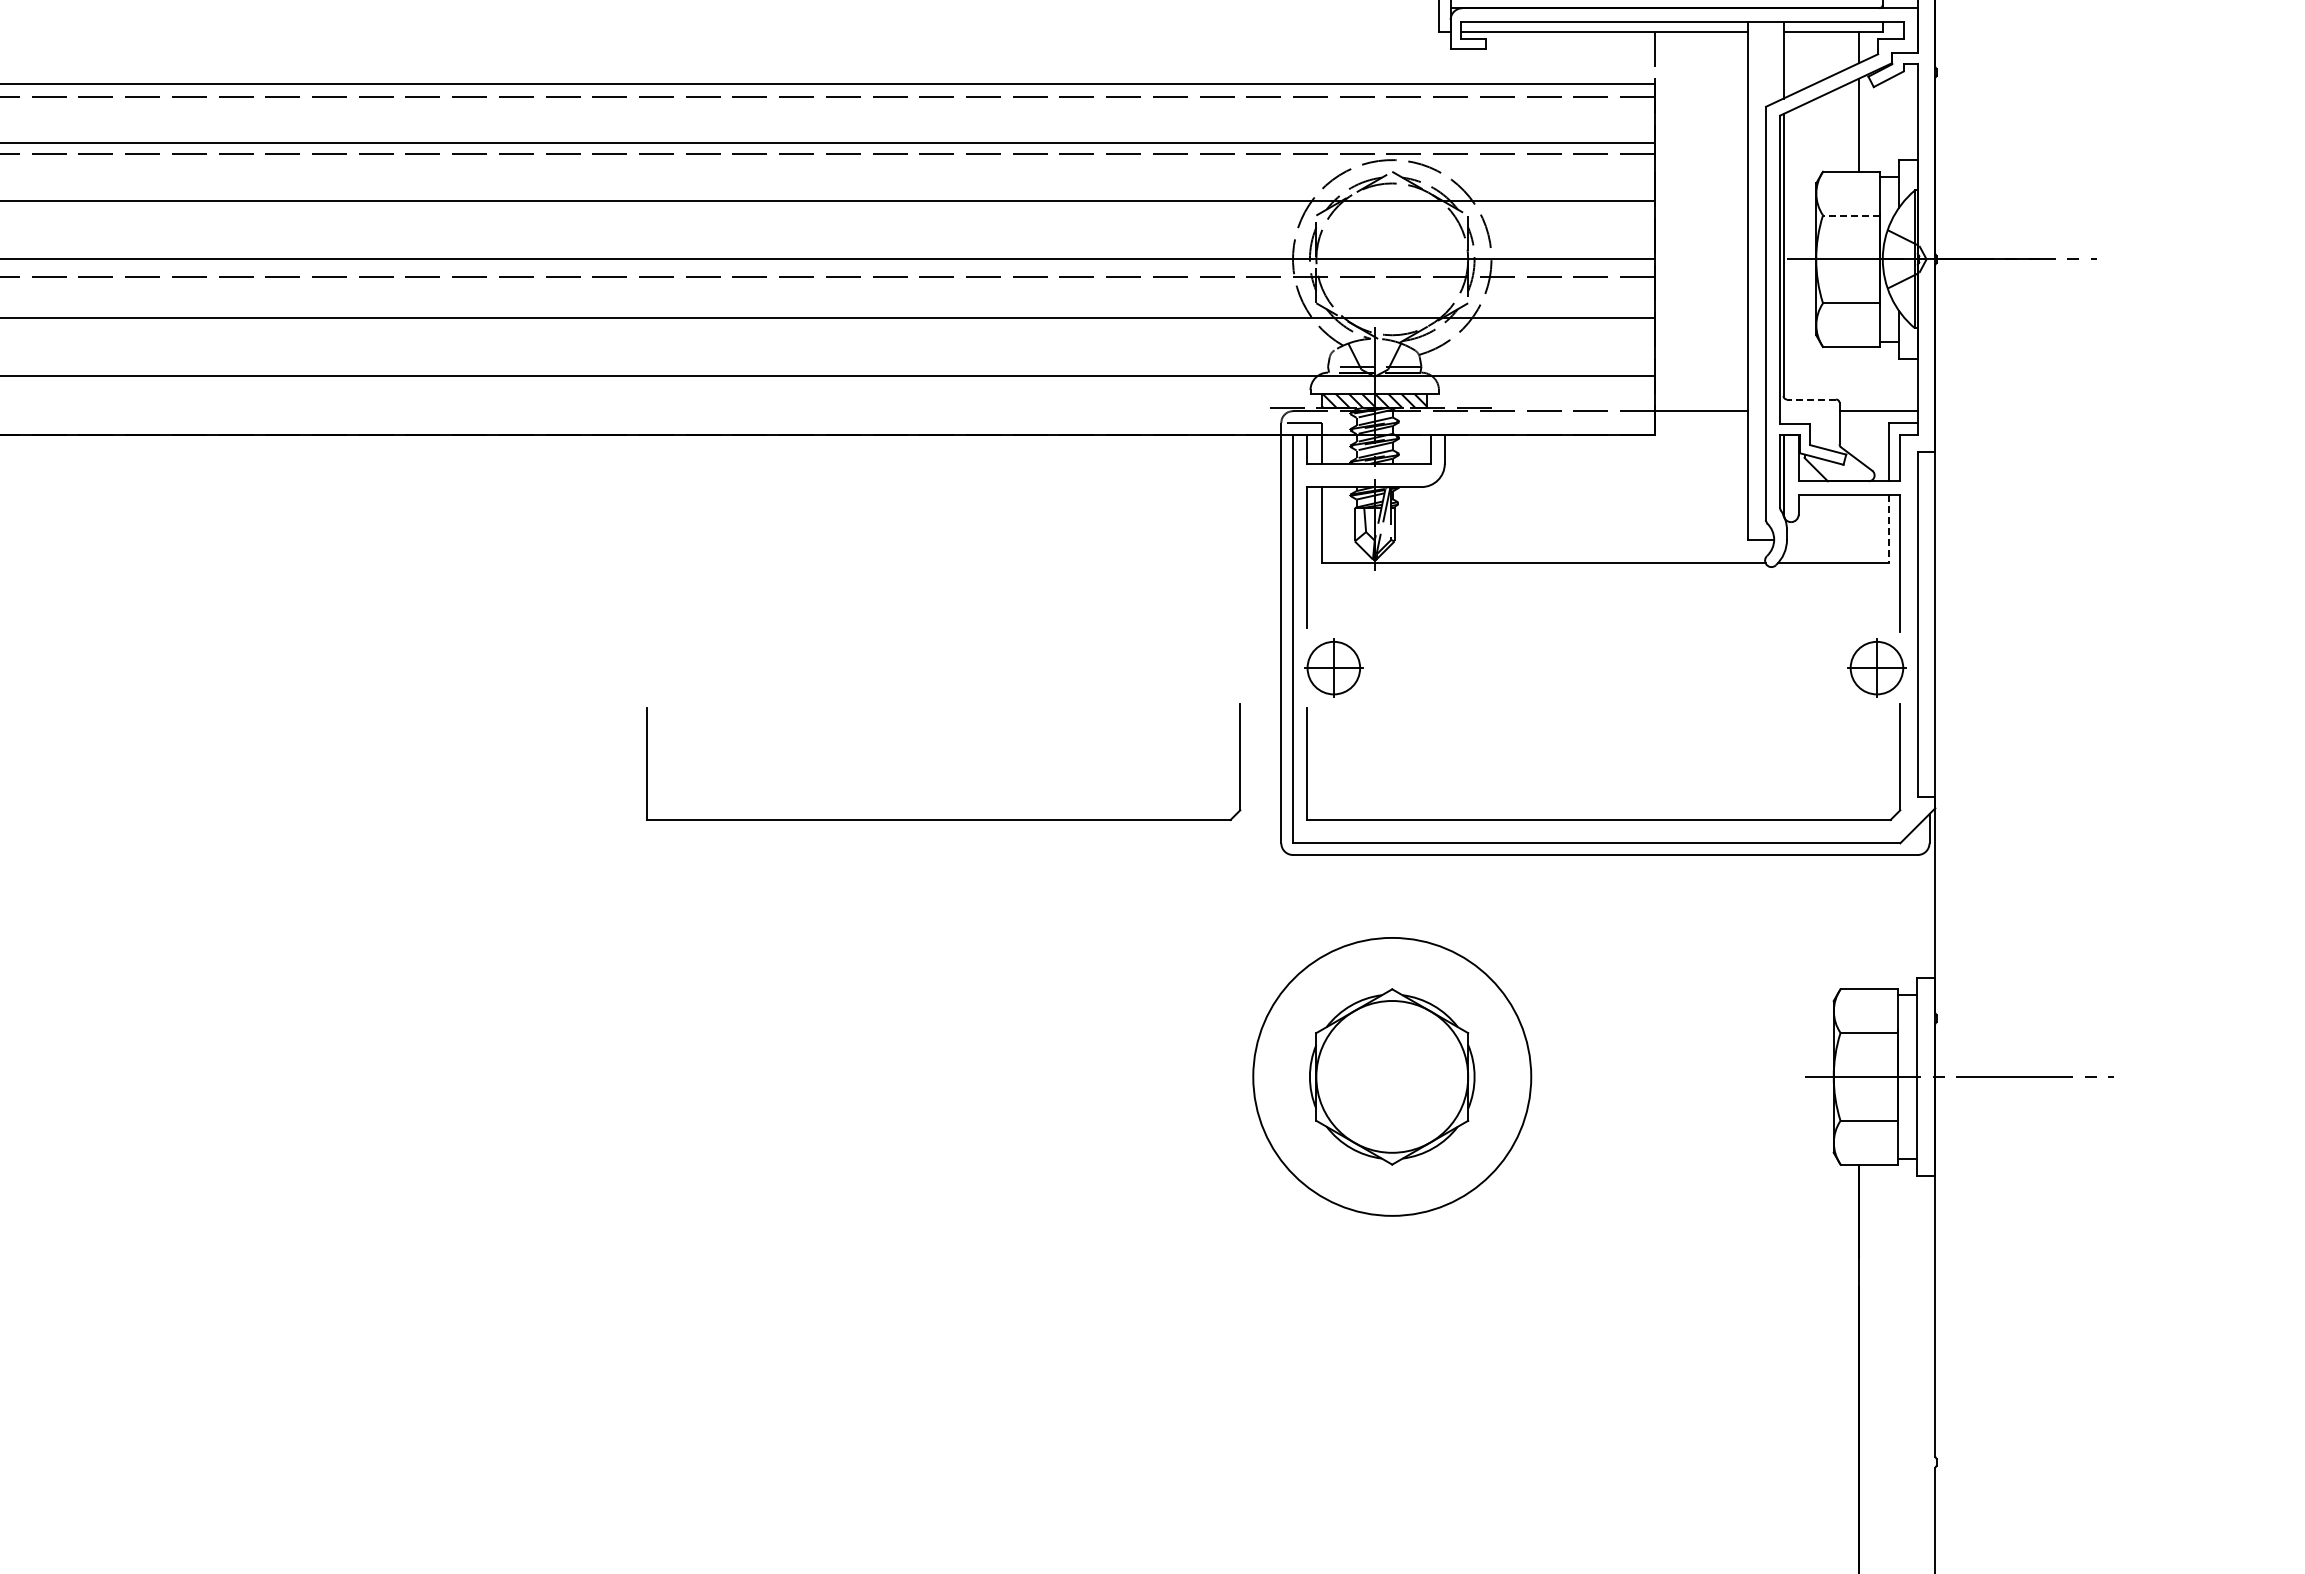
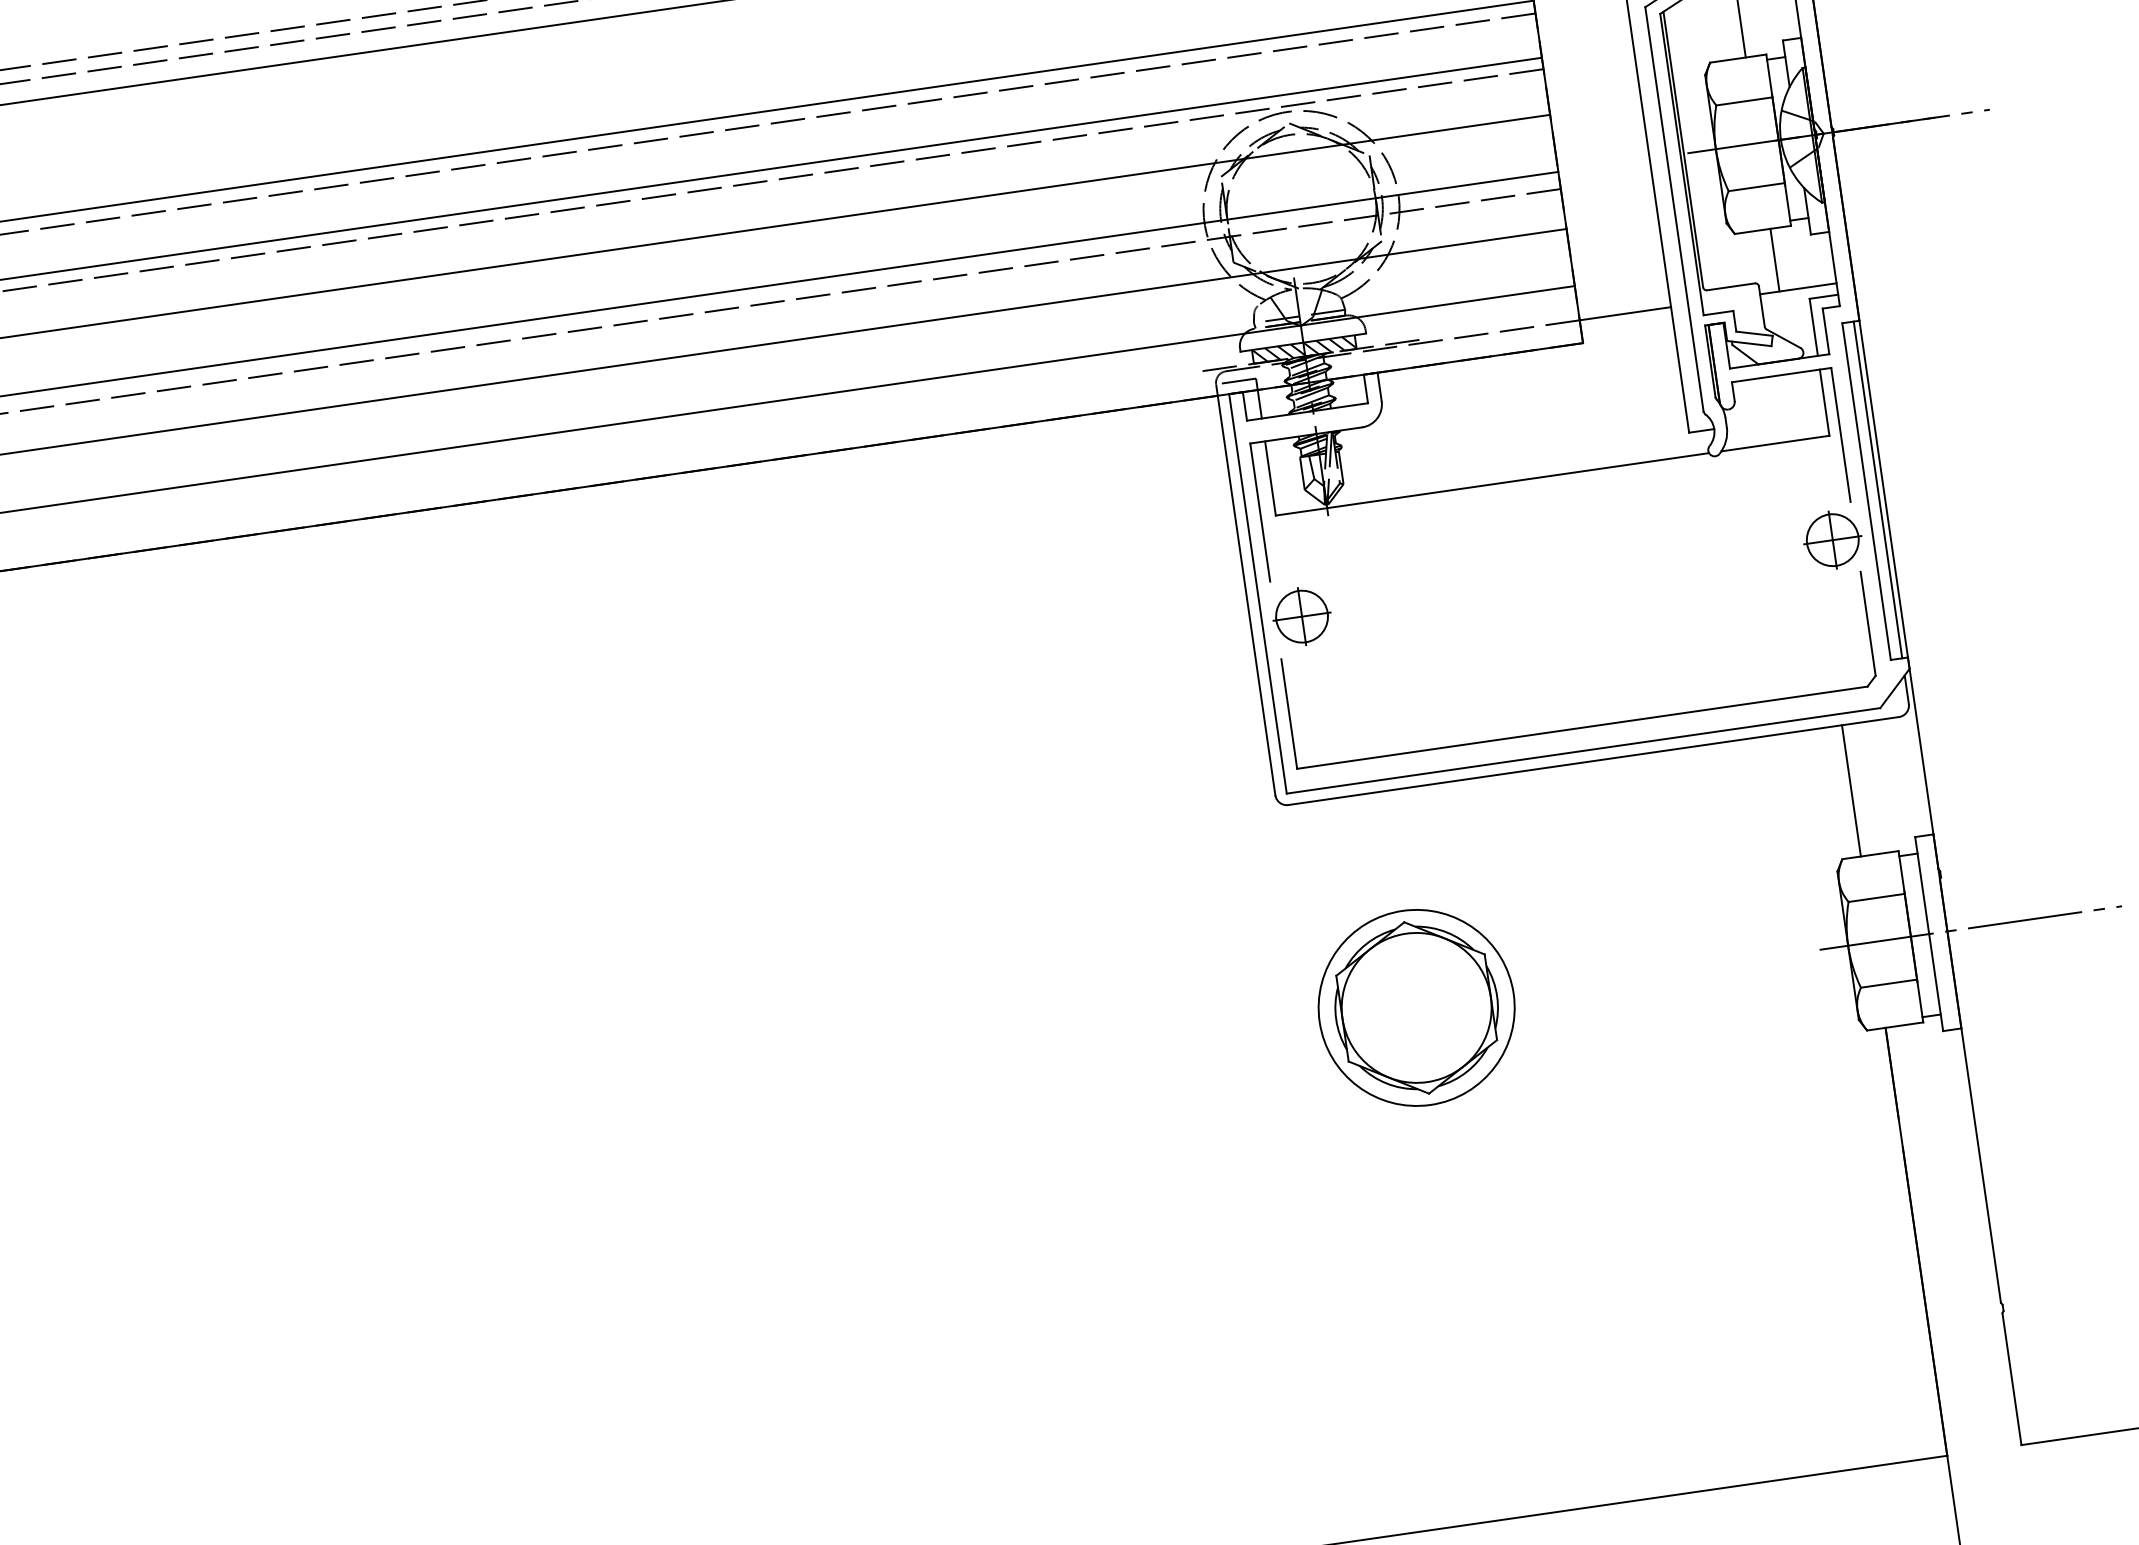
line: (1851, 215) -> (1744, 101), dashed -> solid
line: (1859, 379) -> (1775, 260), added
line: (1811, 399) -> (1730, 286), dashed -> solid
line: (1888, 529) -> (1824, 403), dashed -> solid
line: (1929, 624) -> (1878, 490), added
part: (943, 819) -> (941, 819), removed
line: (1859, 922) -> (1851, 791), added
circle: (1392, 1076) -> (1416, 1007), size x0.71

